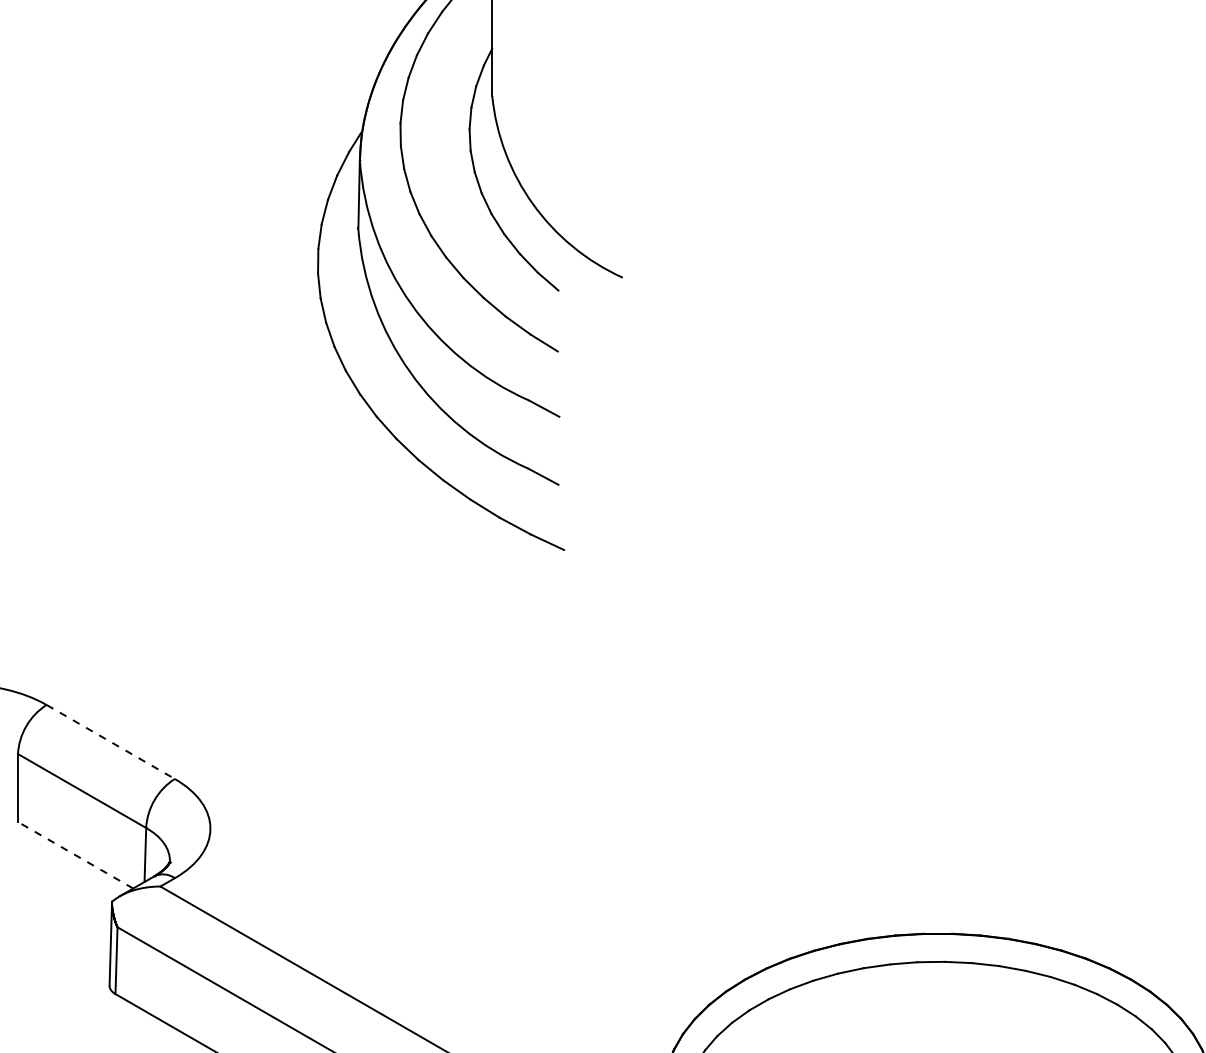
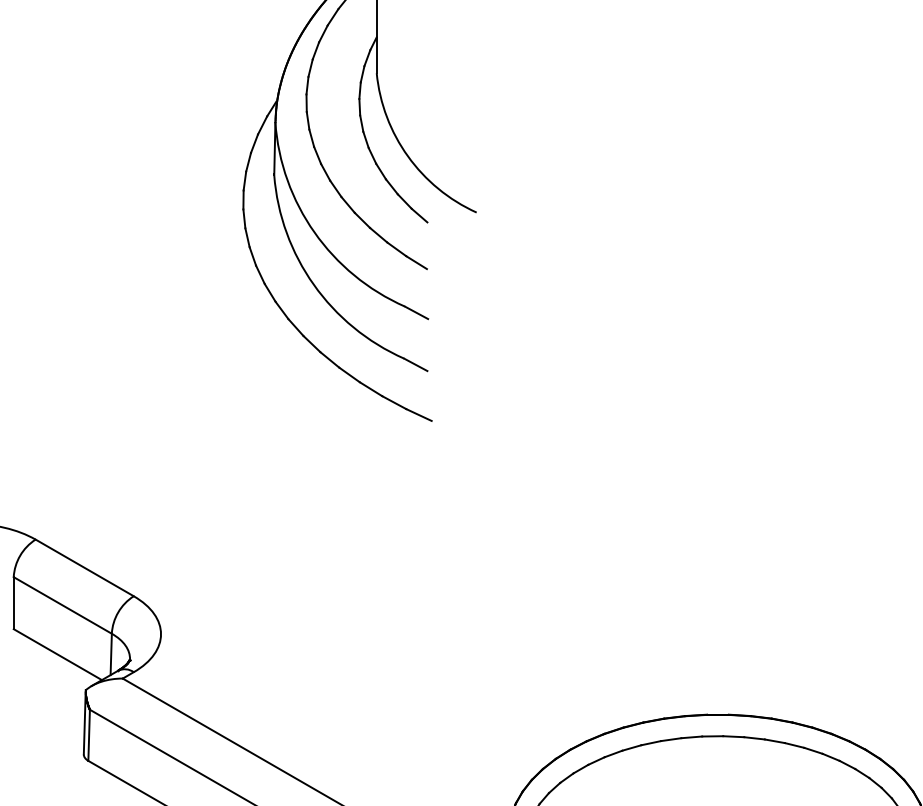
line: (110, 741) -> (84, 567), dashed -> solid
line: (75, 855) -> (57, 654), dashed -> solid

